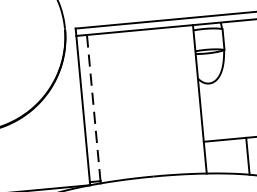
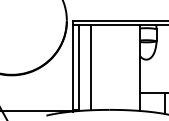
line: (115, 105) -> (91, 67), added
line: (94, 107) -> (79, 67), dashed -> solid

